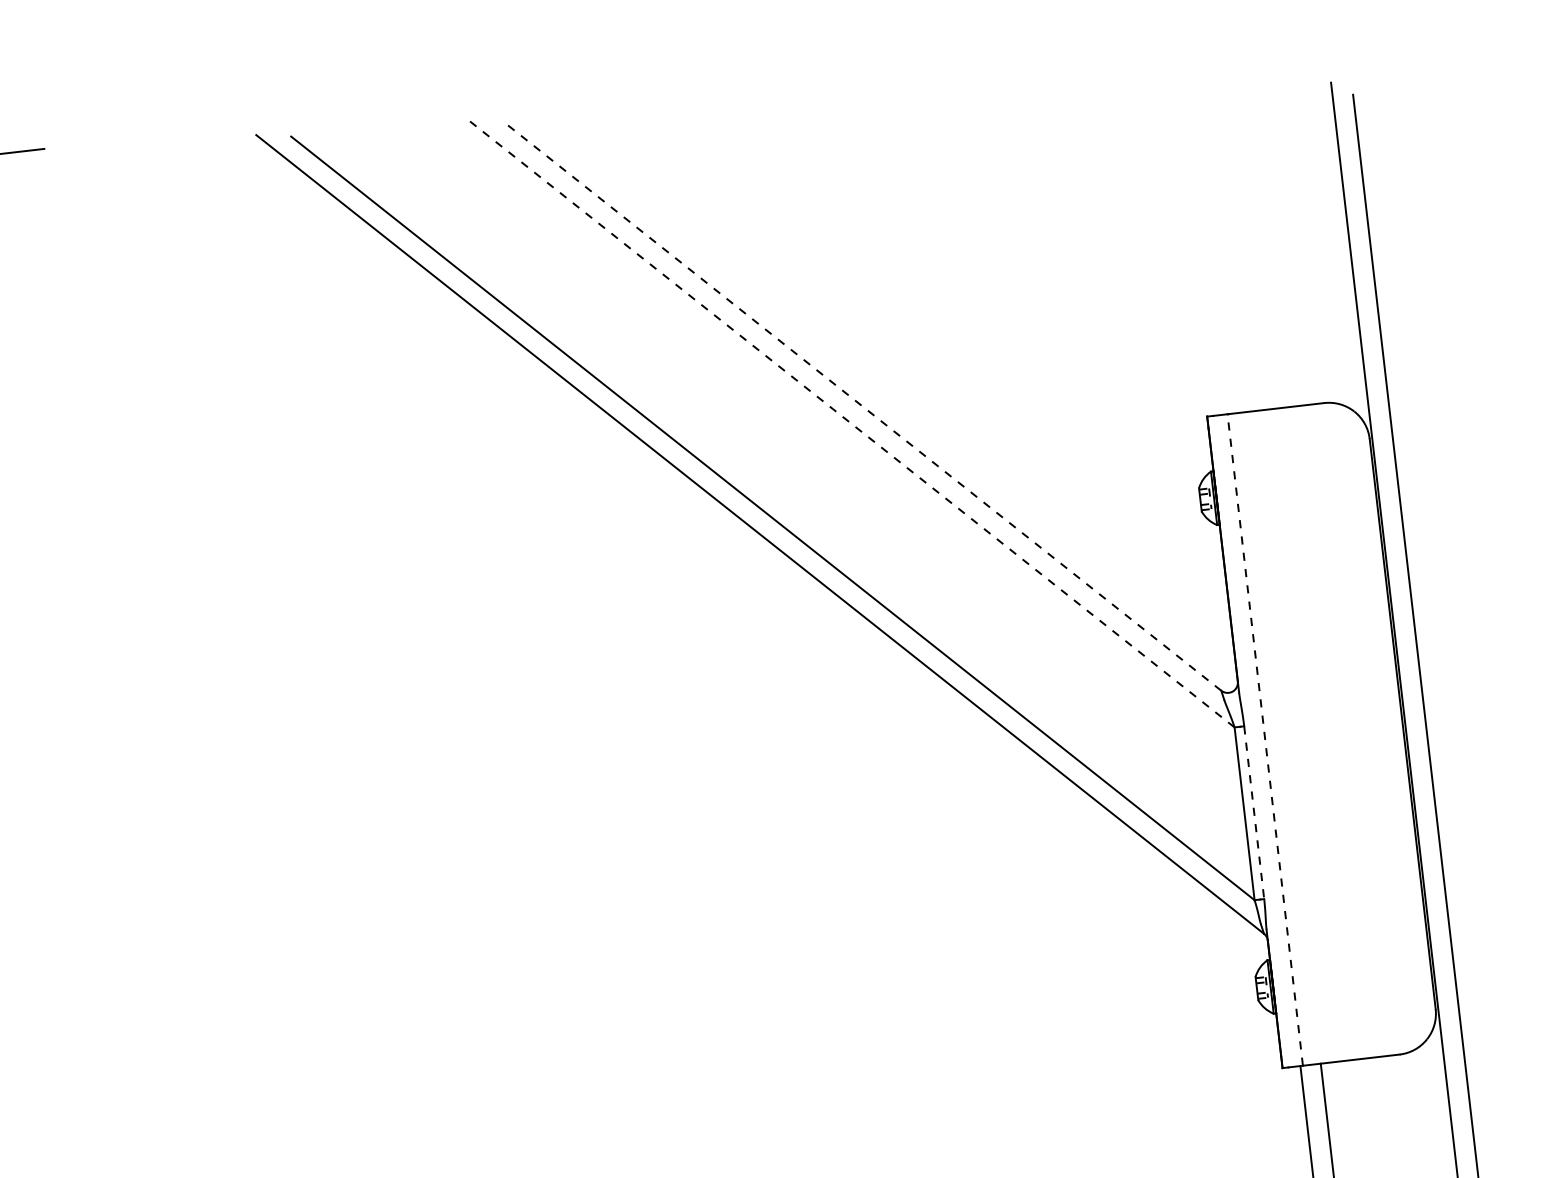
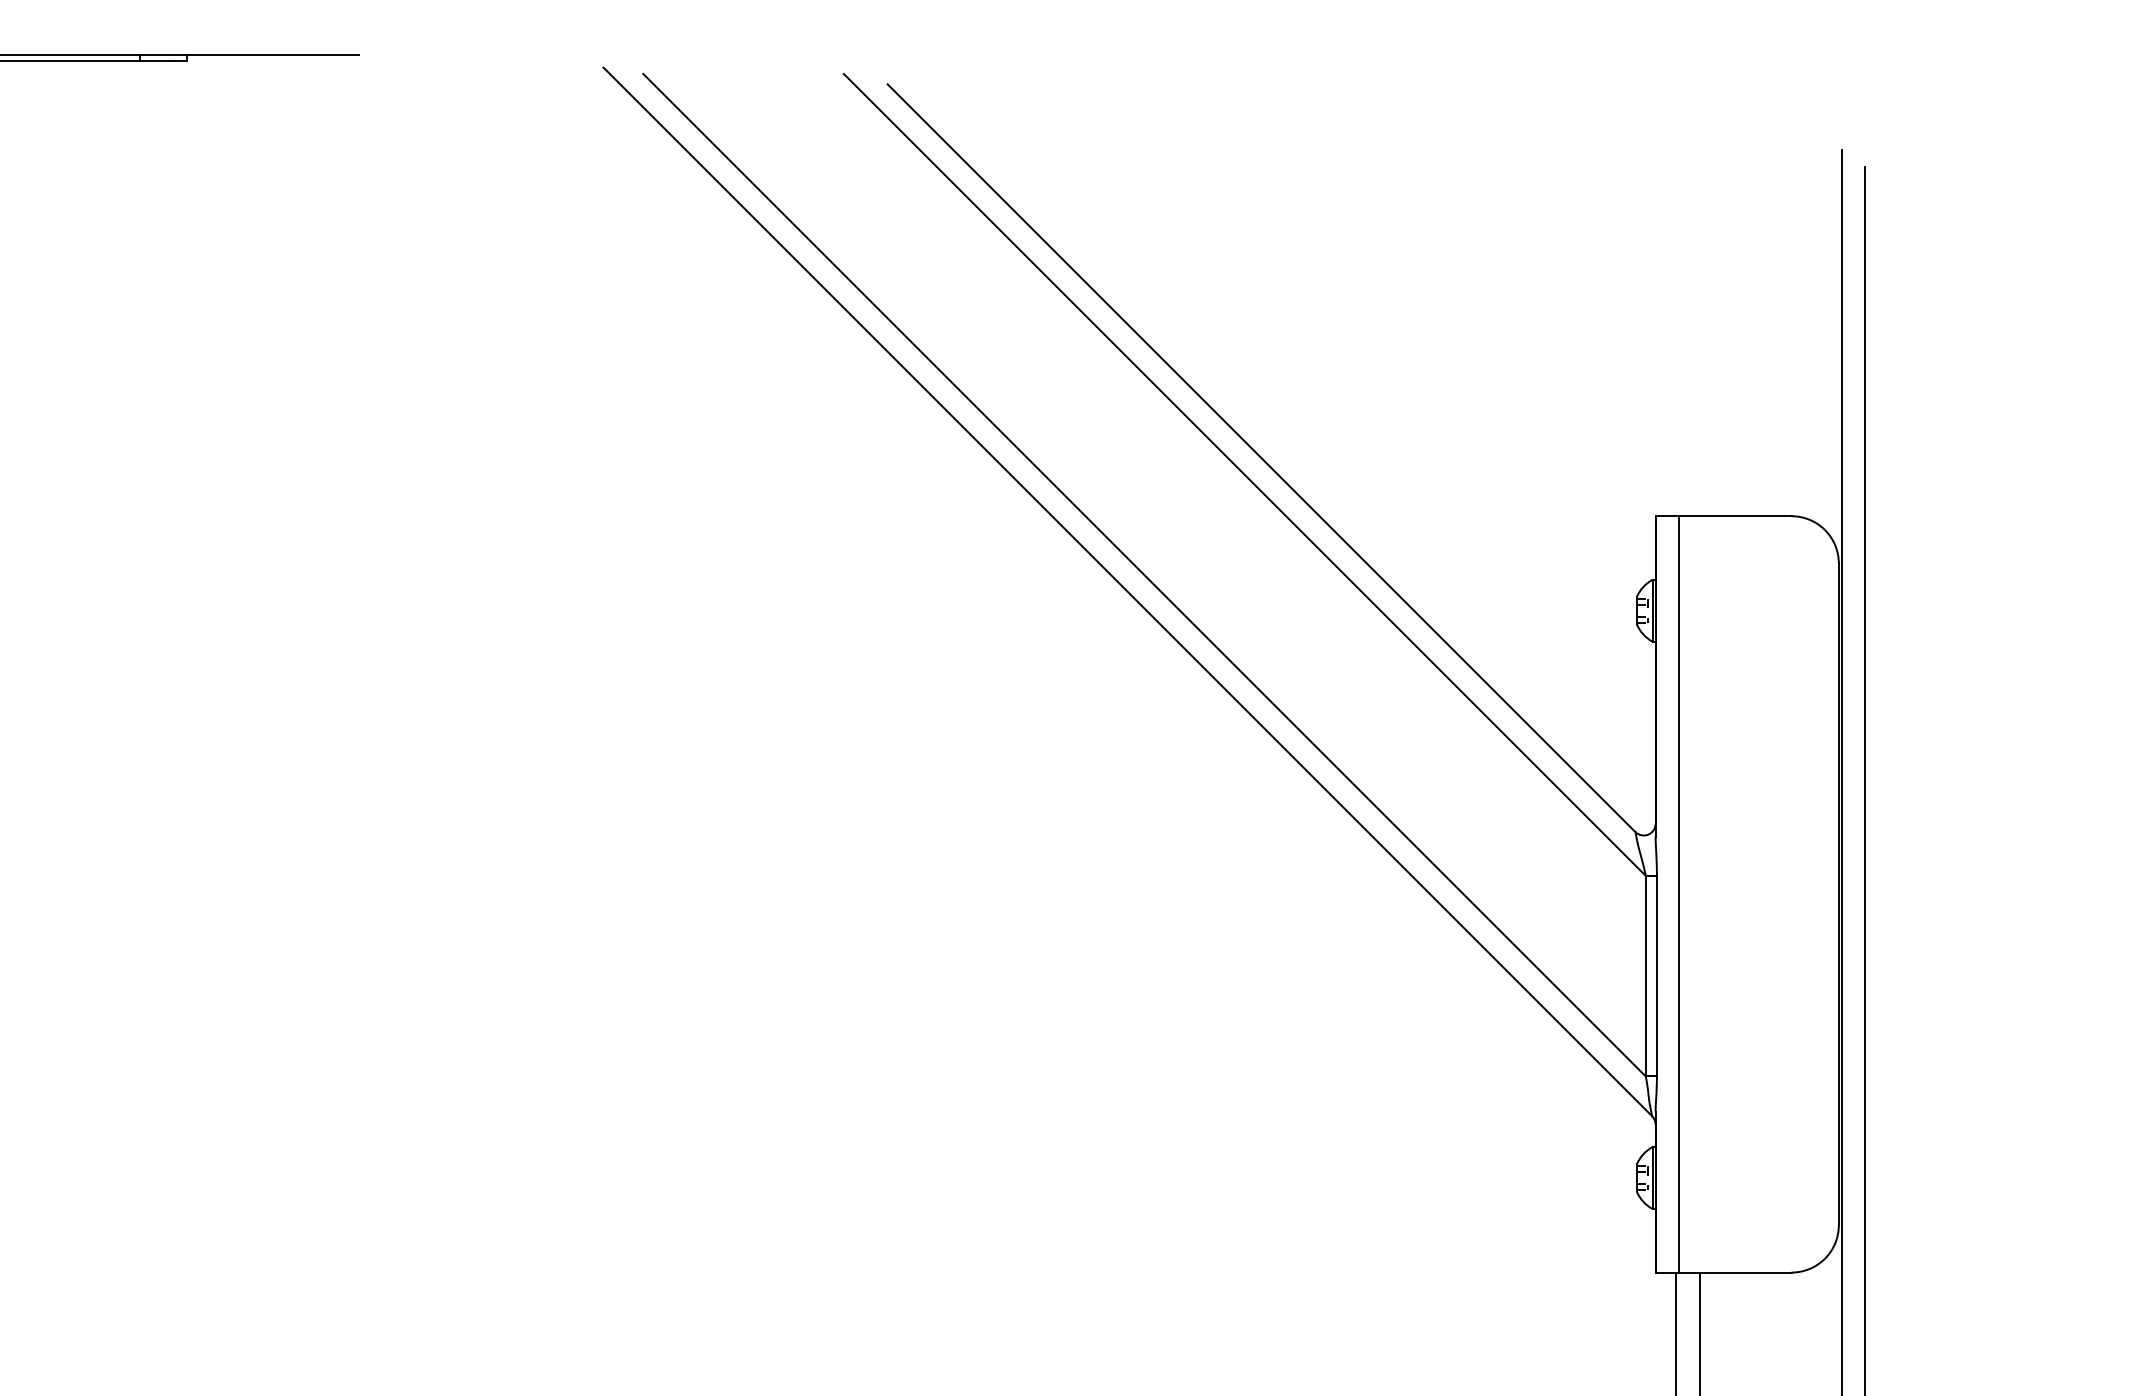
line: (861, 406) -> (1261, 458), dashed -> solid
line: (848, 421) -> (1244, 474), dashed -> solid
line: (1265, 739) -> (1679, 893), dashed -> solid
line: (1253, 813) -> (1656, 976), dashed -> solid

